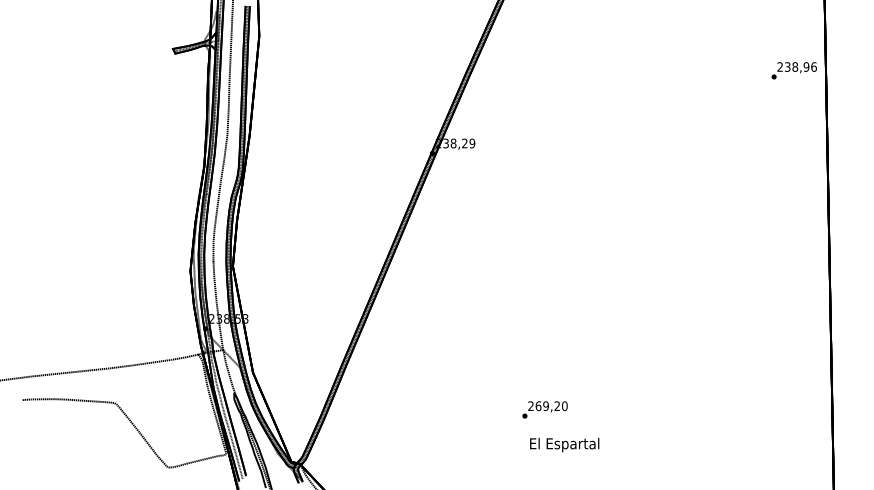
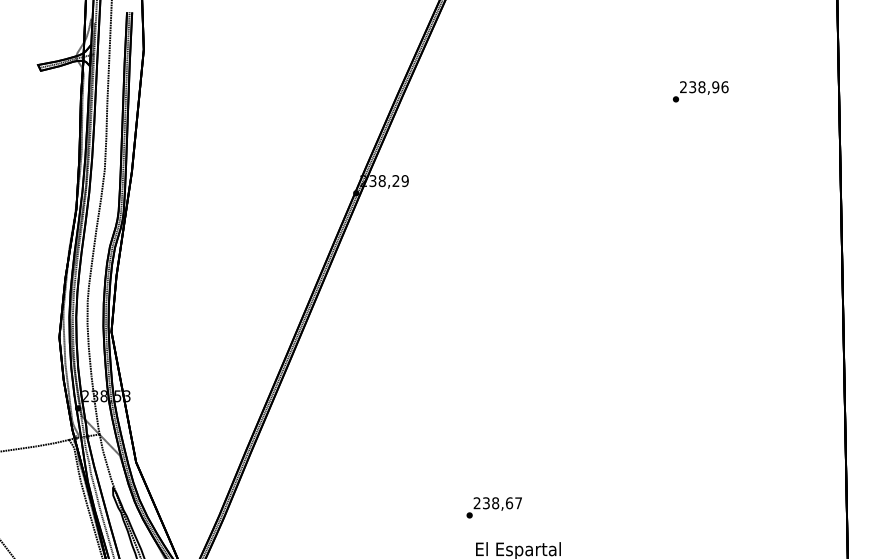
text: (793, 70) -> (699, 91), moved
text: (551, 406) -> (502, 503), 269,20 -> 238,67

